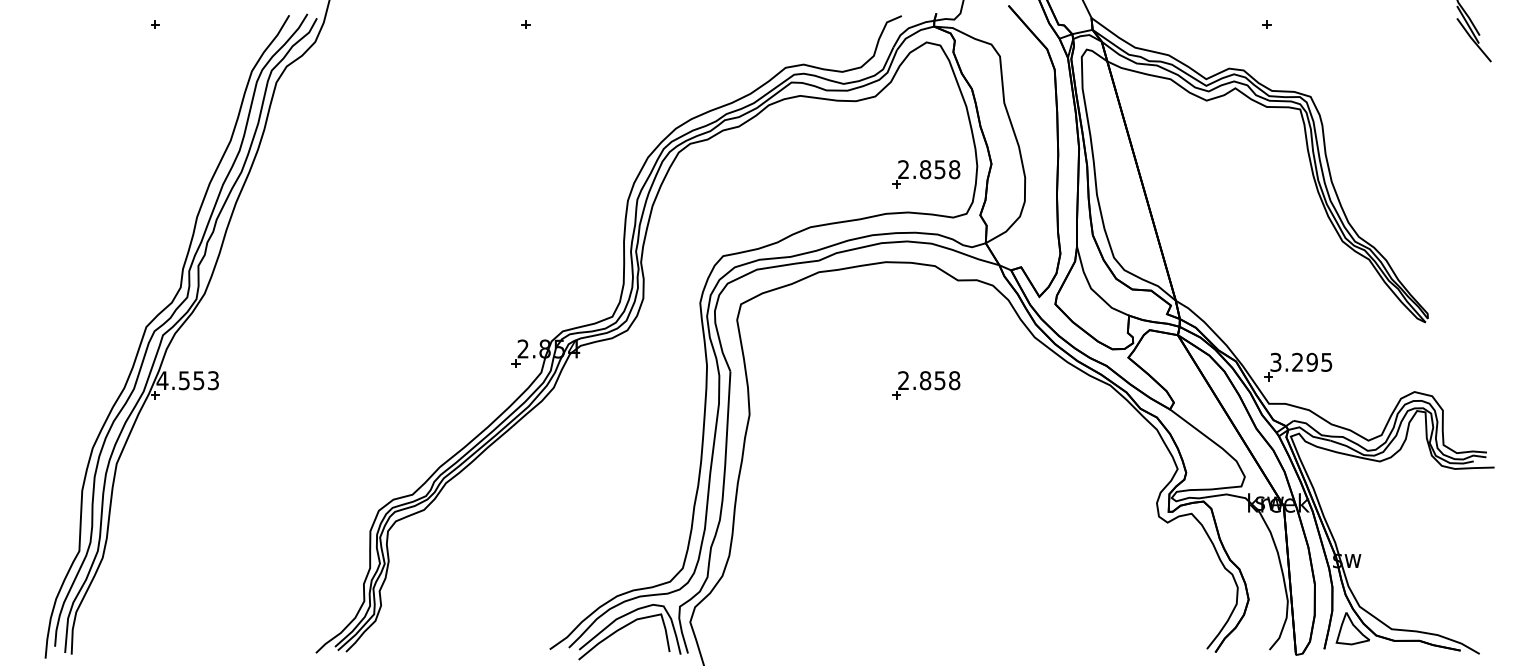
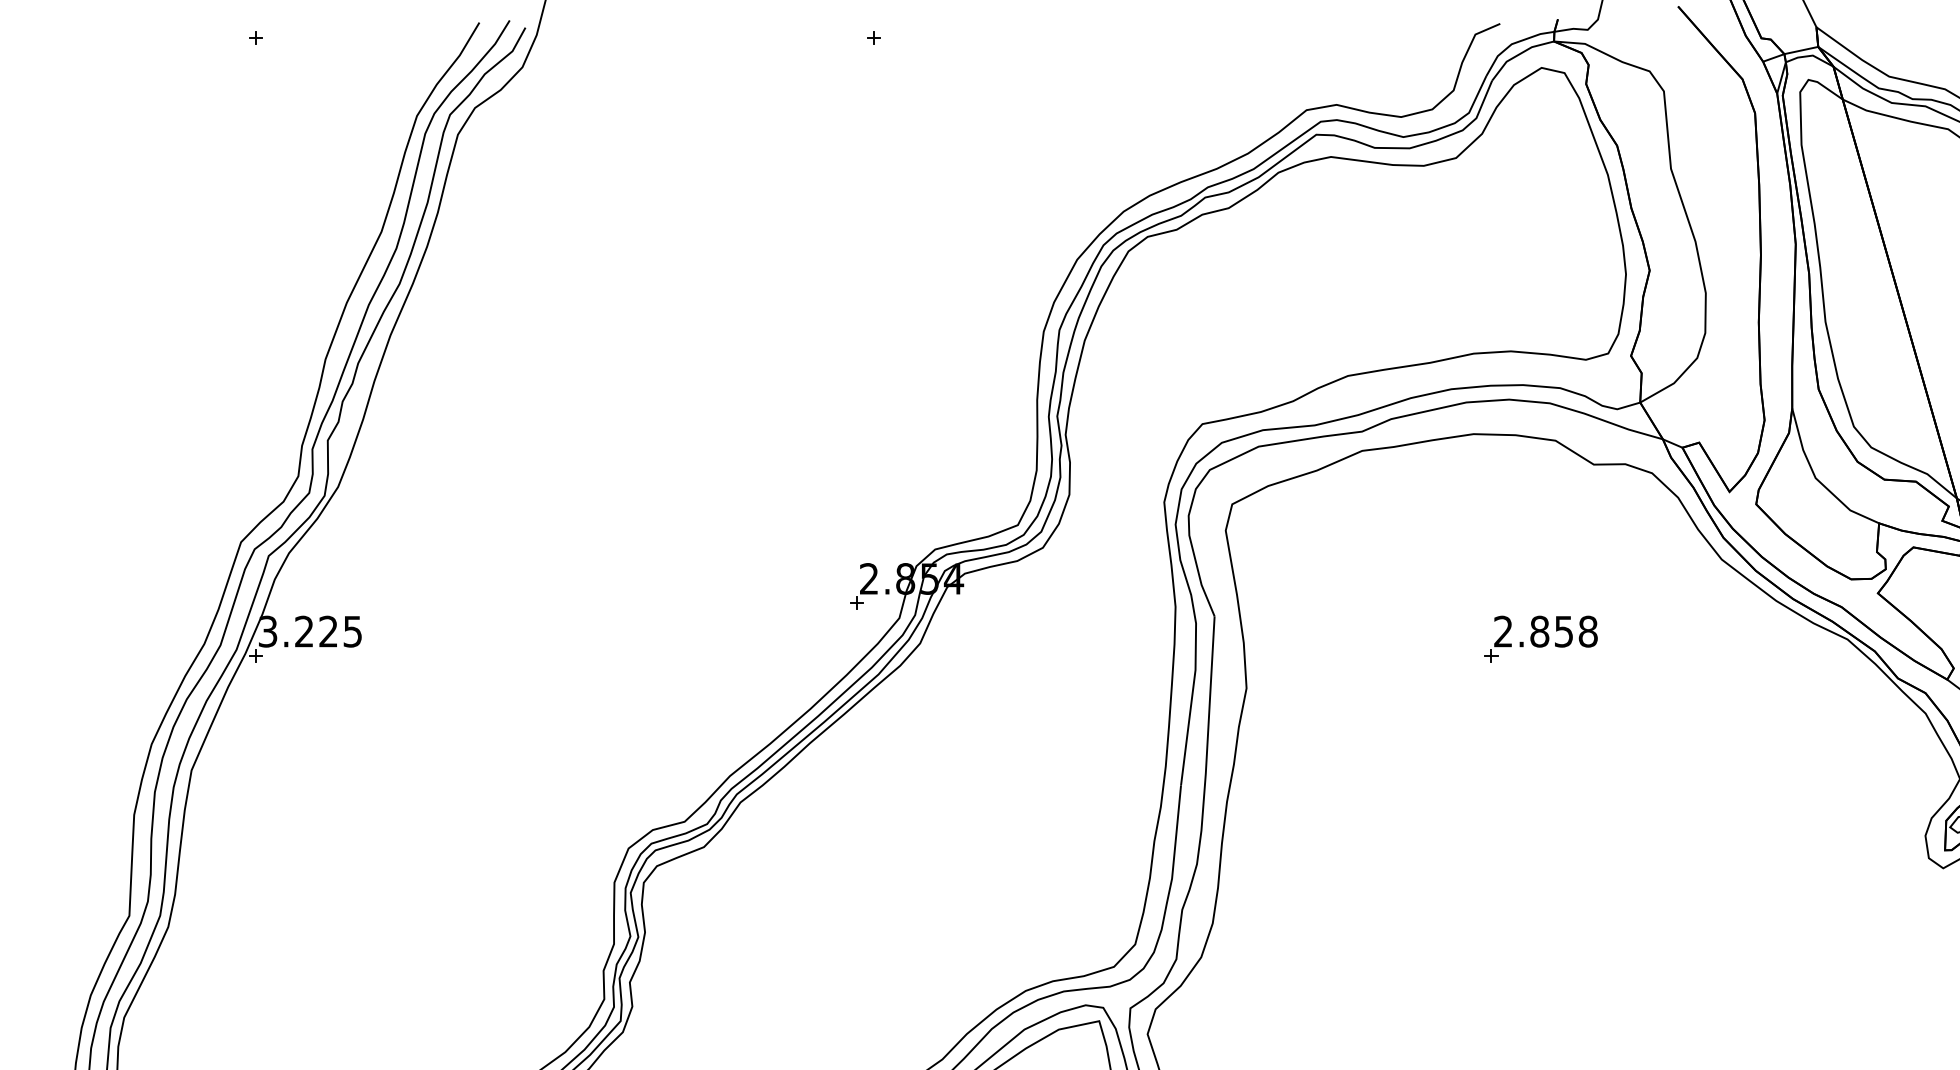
part: (926, 174) -> (1541, 288), removed
text: (187, 380) -> (309, 631), 4.553 -> 3.225

